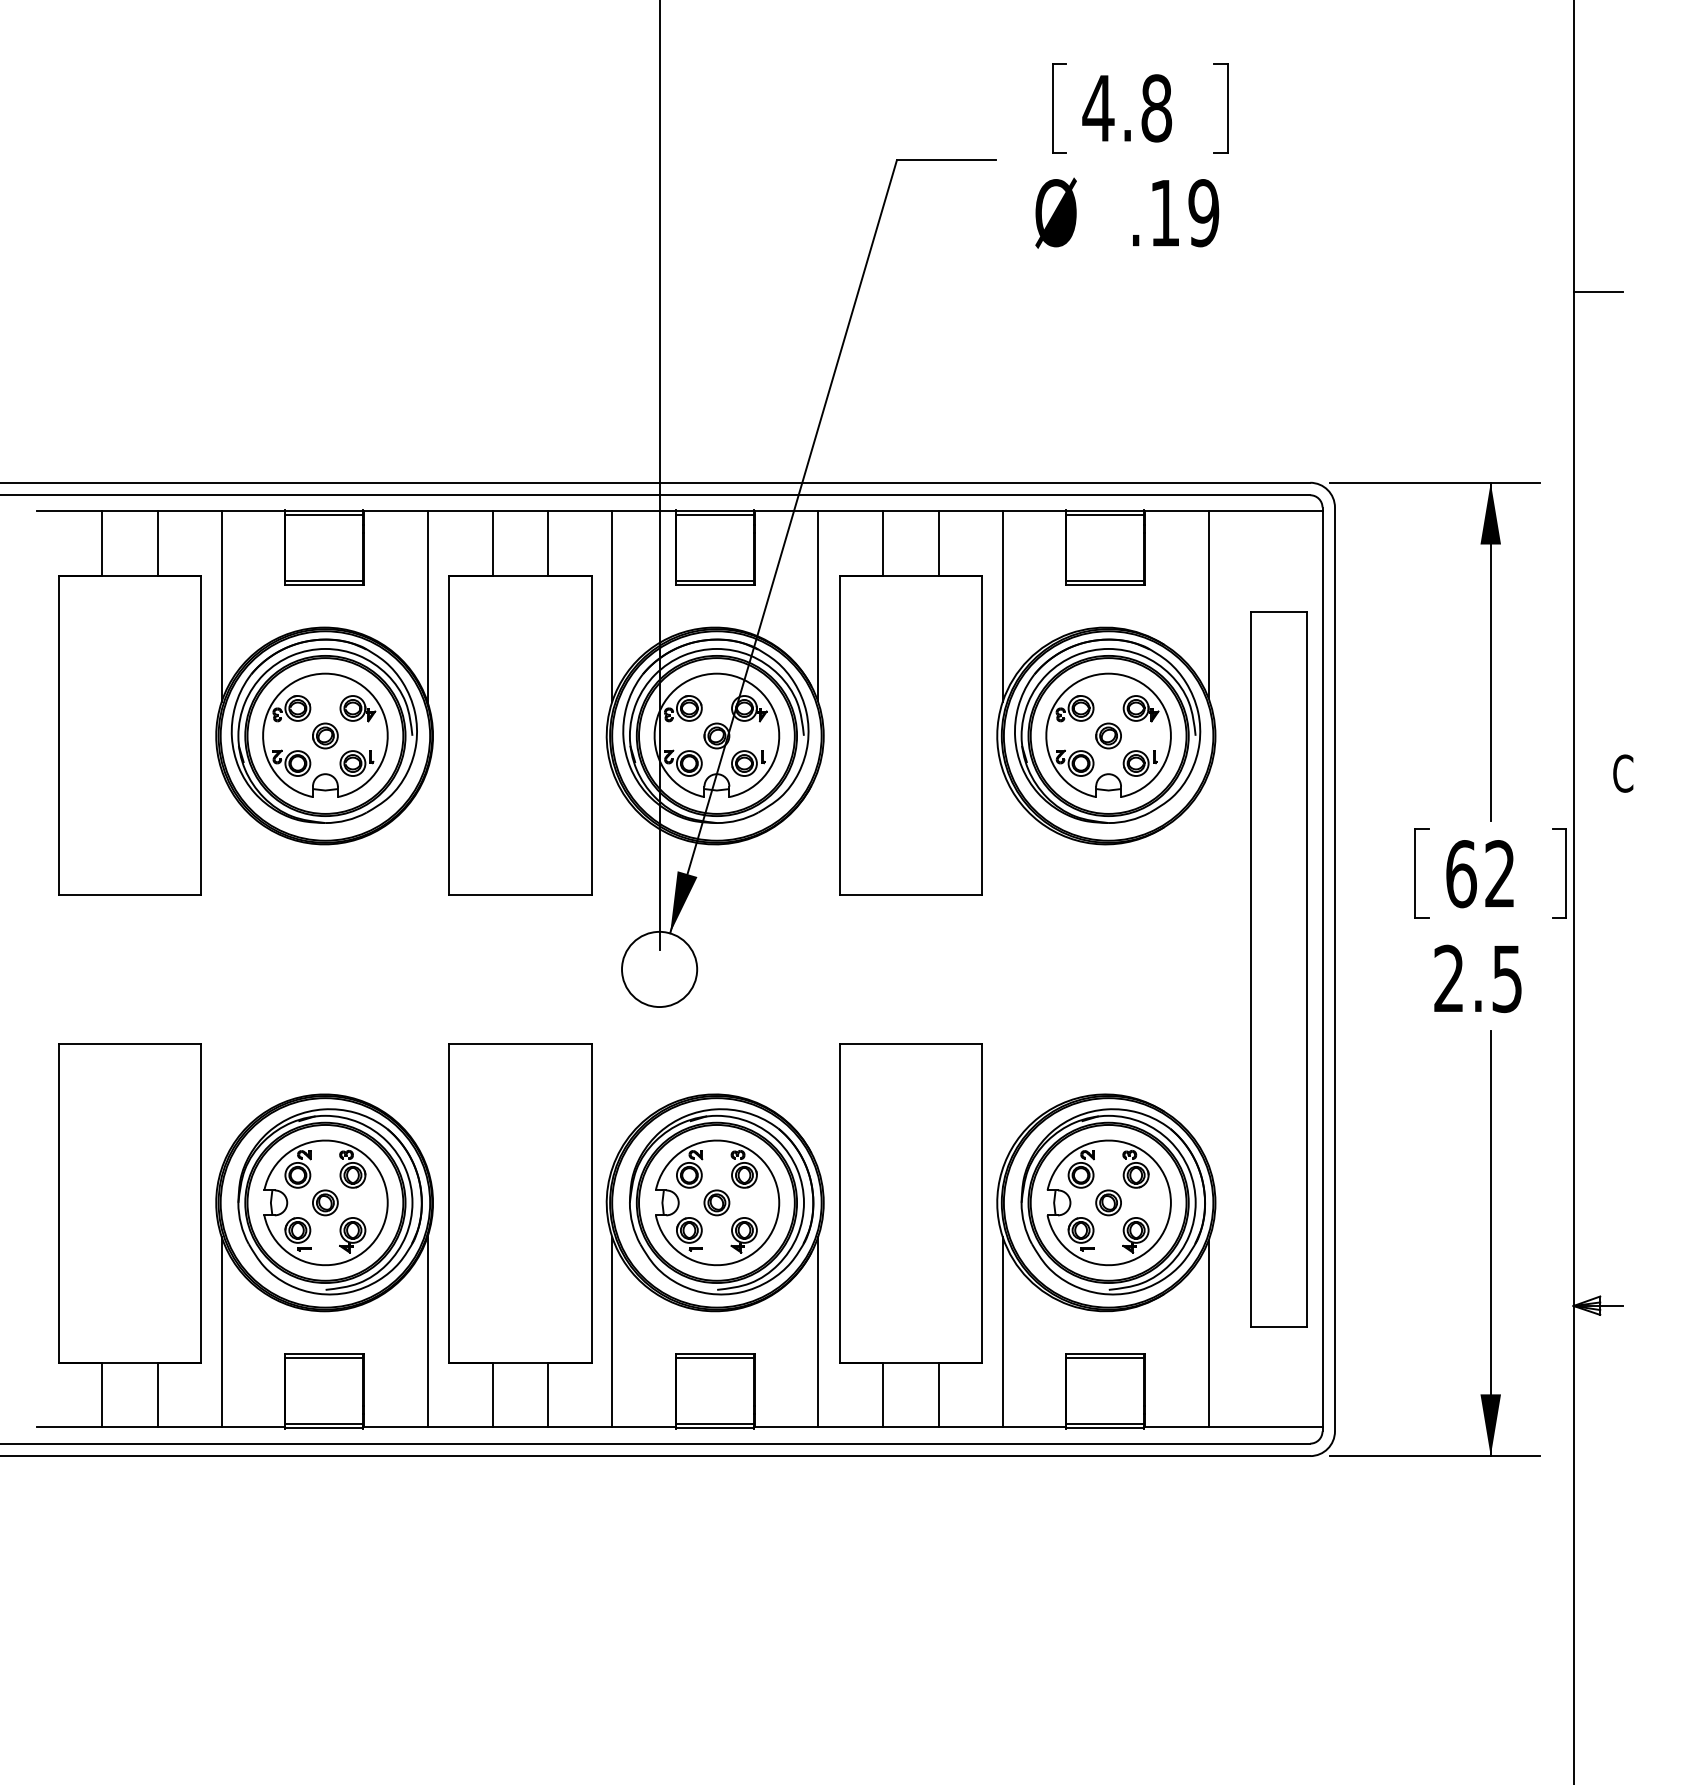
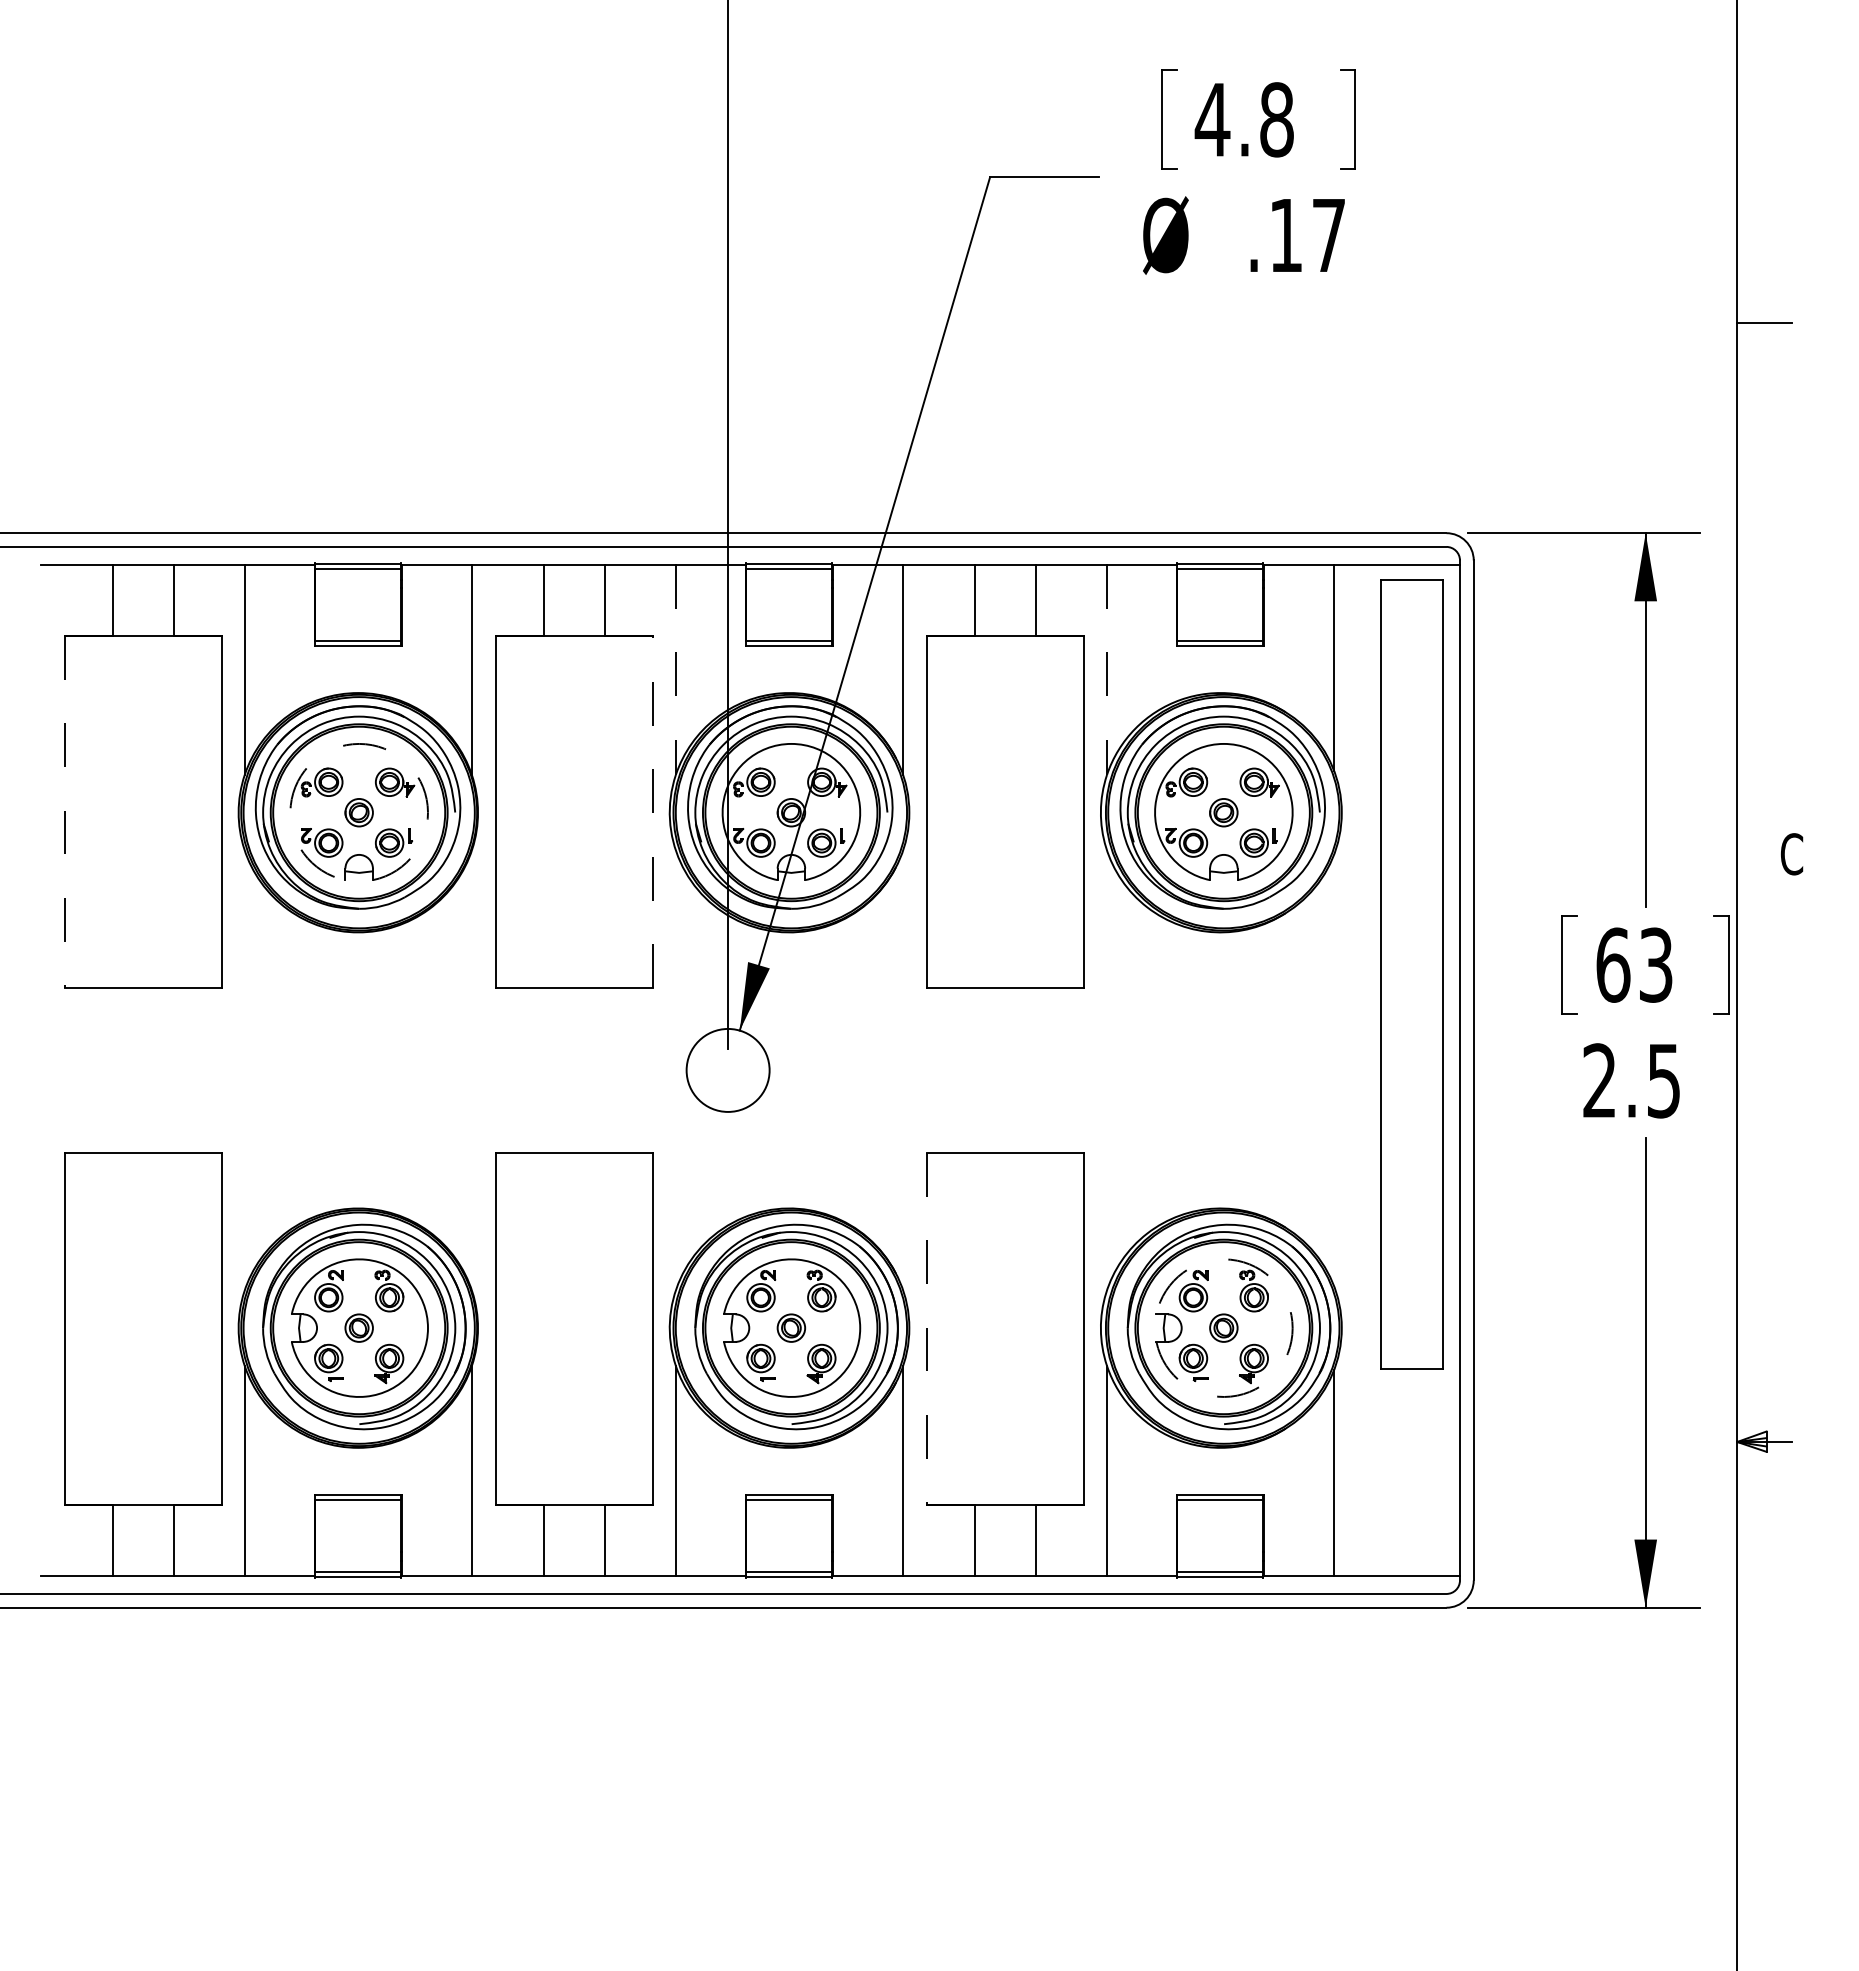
text: (1203, 213) -> (1328, 235), .19 -> .17
line: (611, 607) -> (675, 670), solid -> dashed
line: (1003, 607) -> (1107, 670), solid -> dashed
arc: (325, 673) -> (359, 743), solid -> dashed
line: (591, 734) -> (653, 811), solid -> dashed
line: (58, 735) -> (64, 812), solid -> dashed
text: (1499, 873) -> (1655, 964), 62 -> 63
part: (1278, 969) -> (1411, 974), moved
arc: (1170, 1203) -> (1292, 1328), solid -> dashed
line: (840, 1204) -> (927, 1329), solid -> dashed

